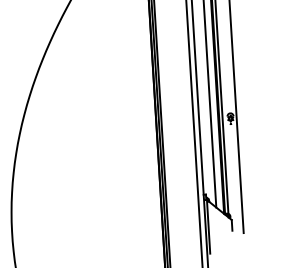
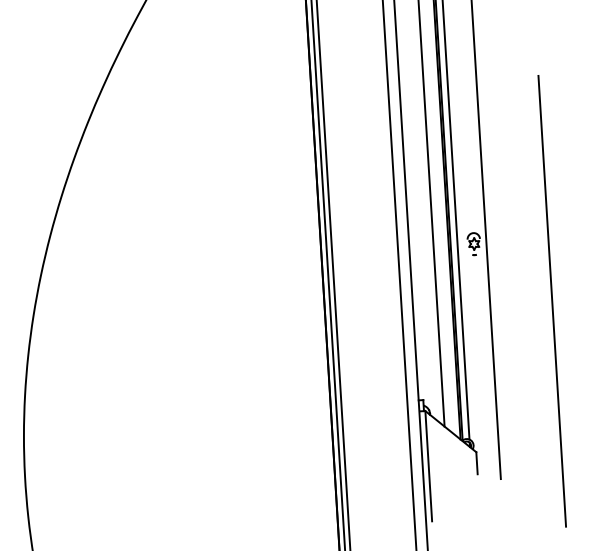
line: (268, 146) -> (551, 301), added

